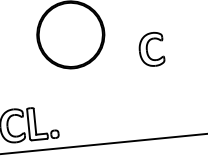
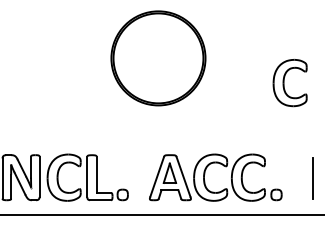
part: (151, 50) -> (289, 83), moved
line: (189, 109) -> (313, 178), added
part: (112, 114) -> (205, 174), added

